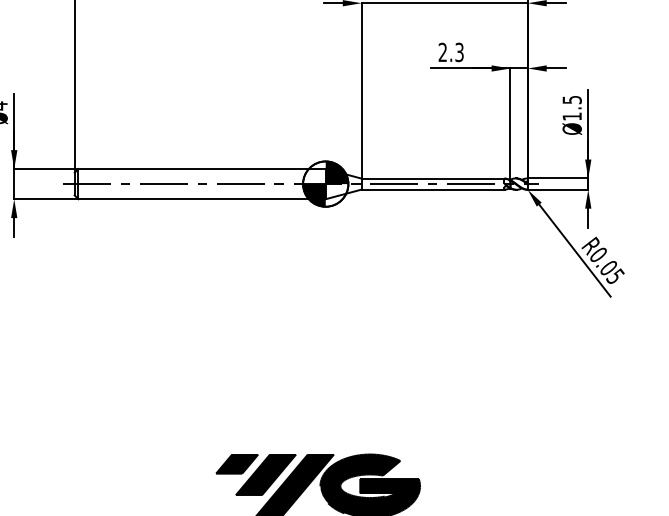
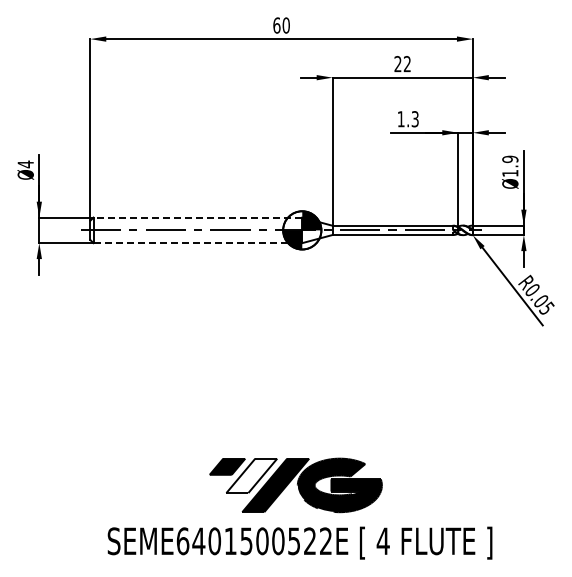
text: (442, 51) -> (400, 118), 2.3 -> 1.3
text: (572, 100) -> (510, 159), Ø1.5 -> Ø1.9
line: (201, 168) -> (197, 217), solid -> dashed
line: (202, 199) -> (198, 243), solid -> dashed
fill: (265, 474) -> (251, 475), removed

